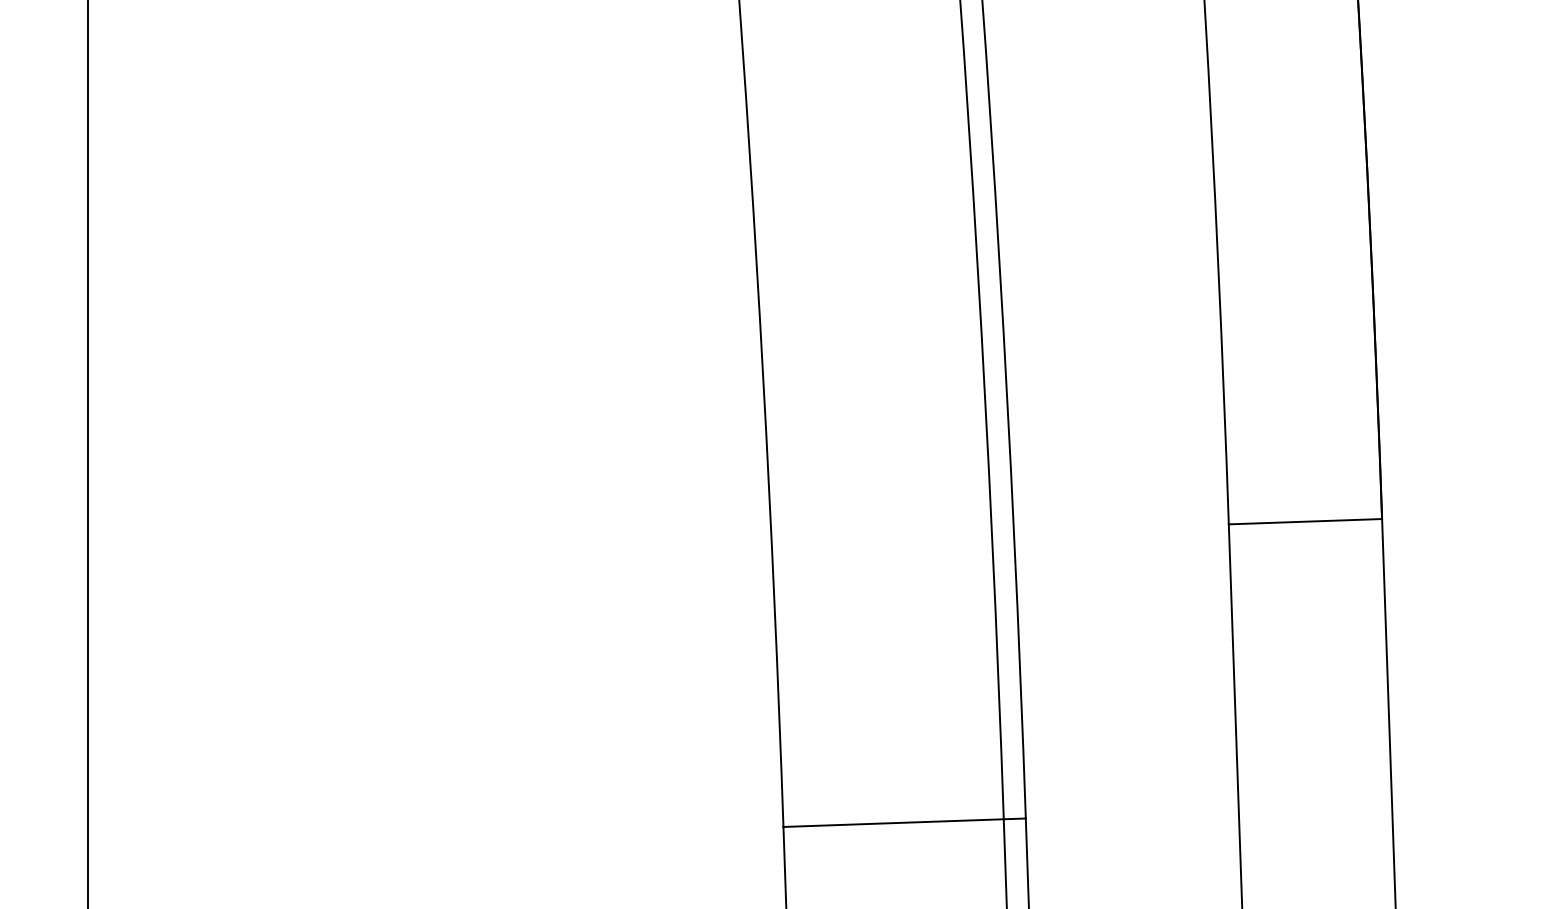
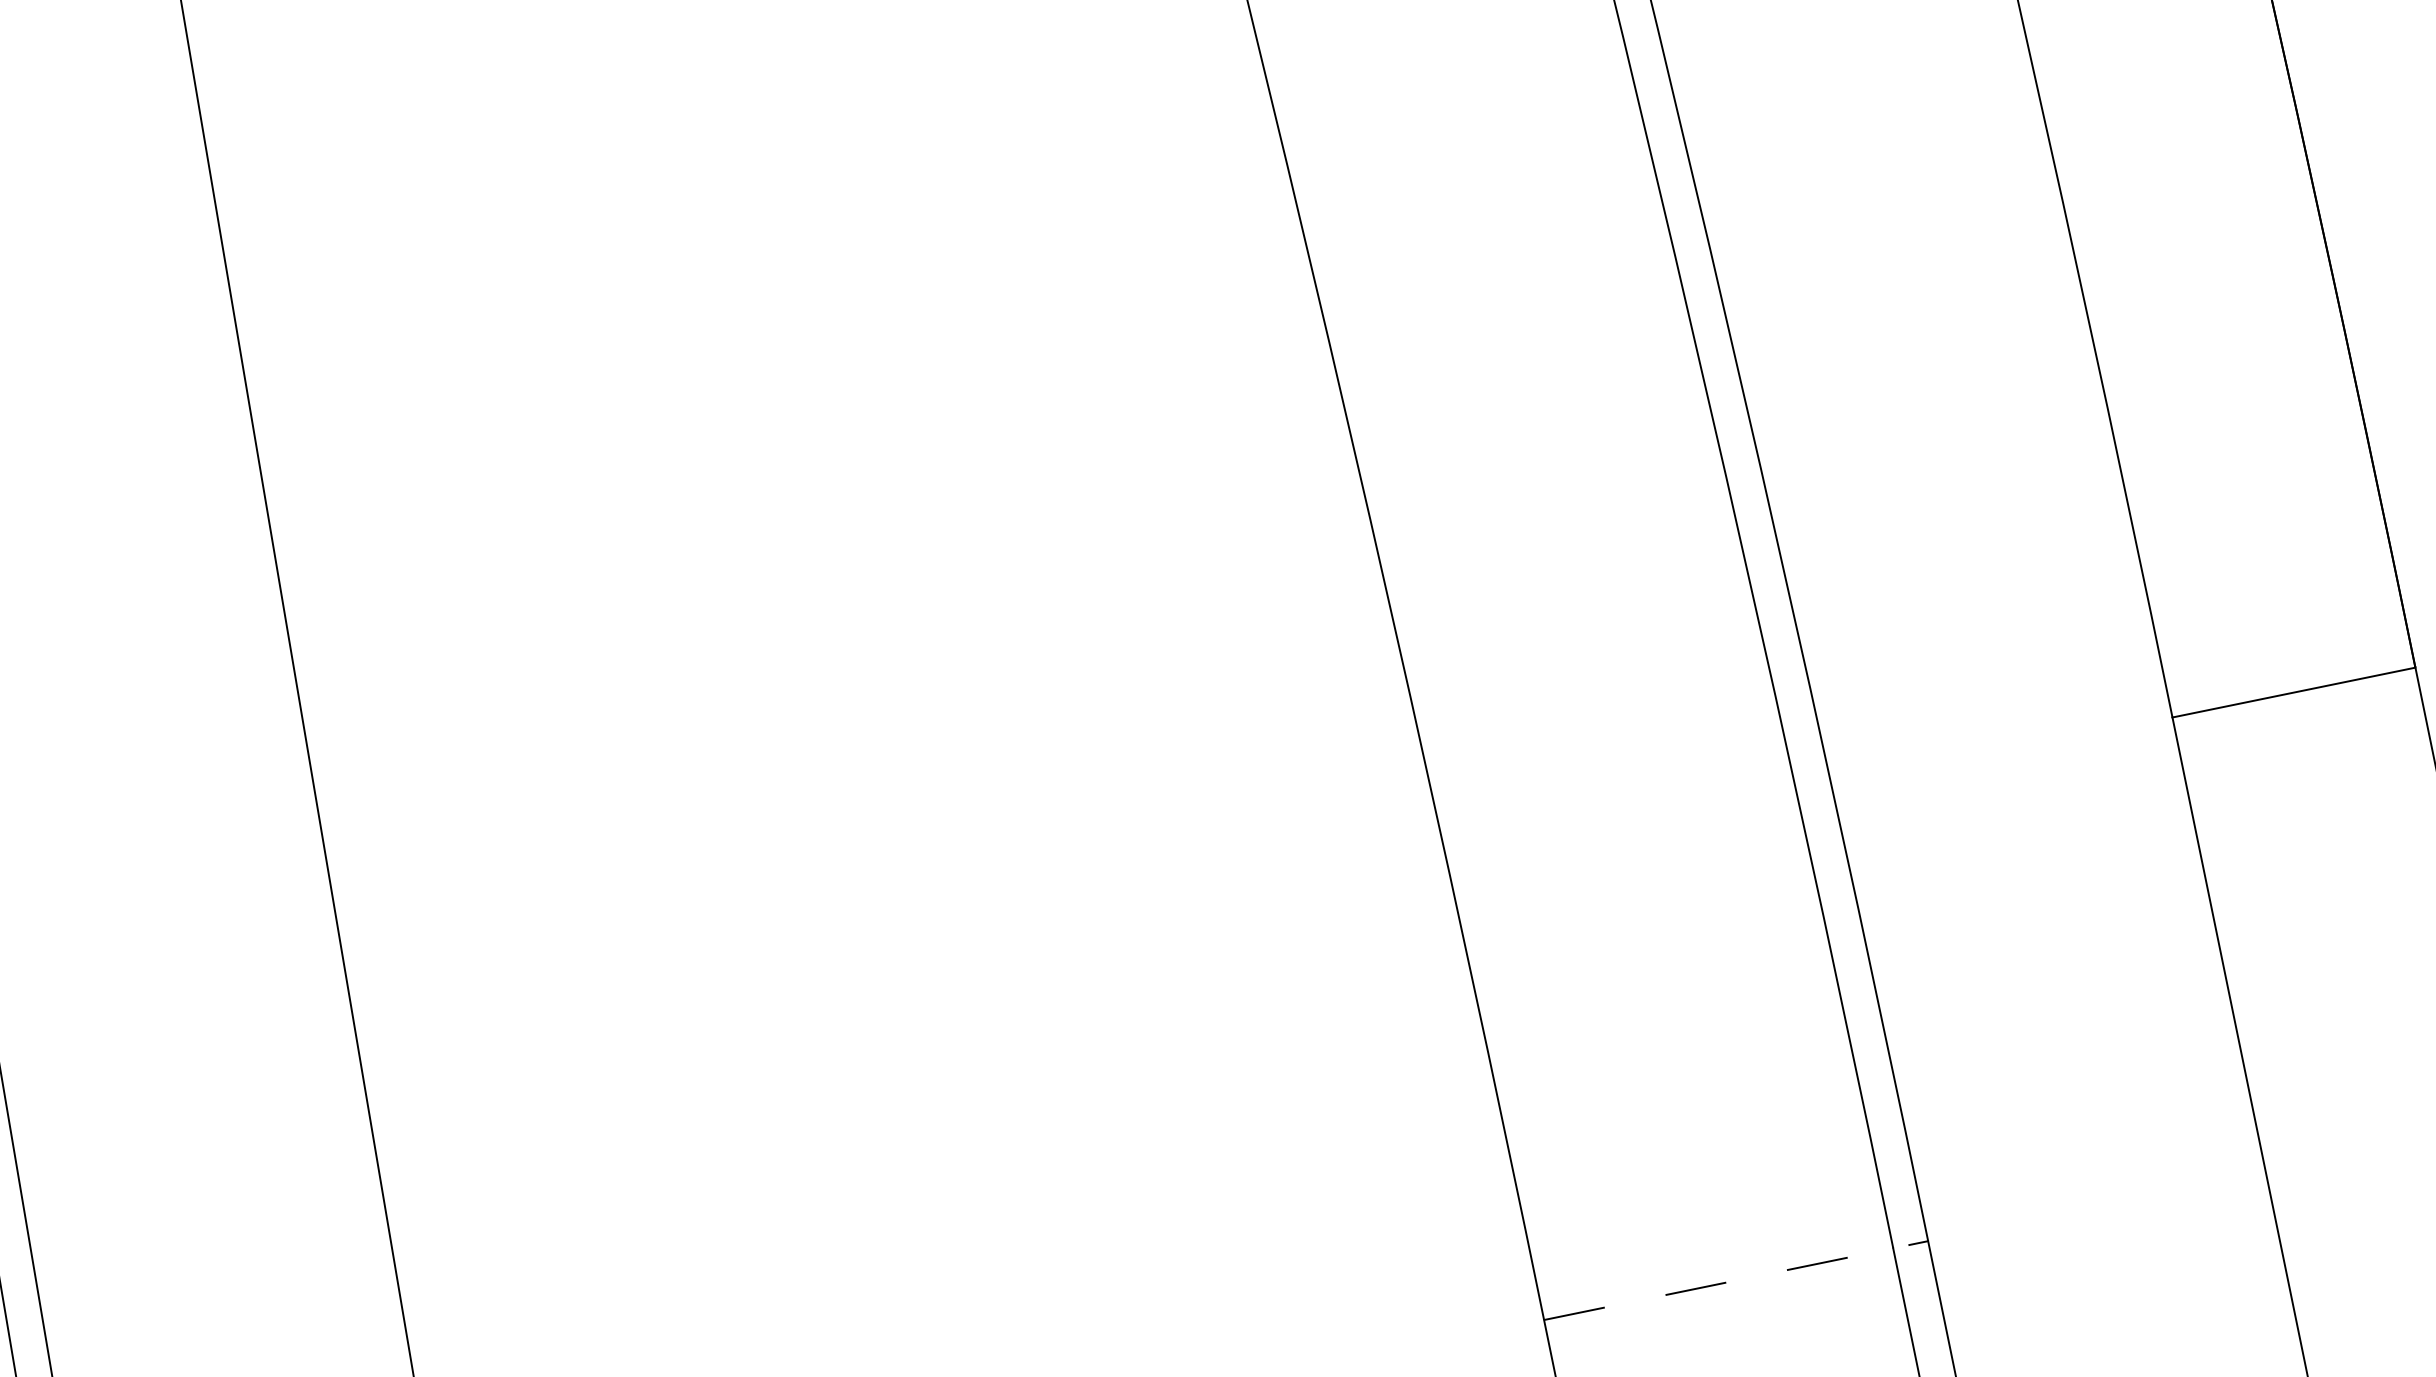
line: (905, 822) -> (1737, 1279), solid -> dashed

